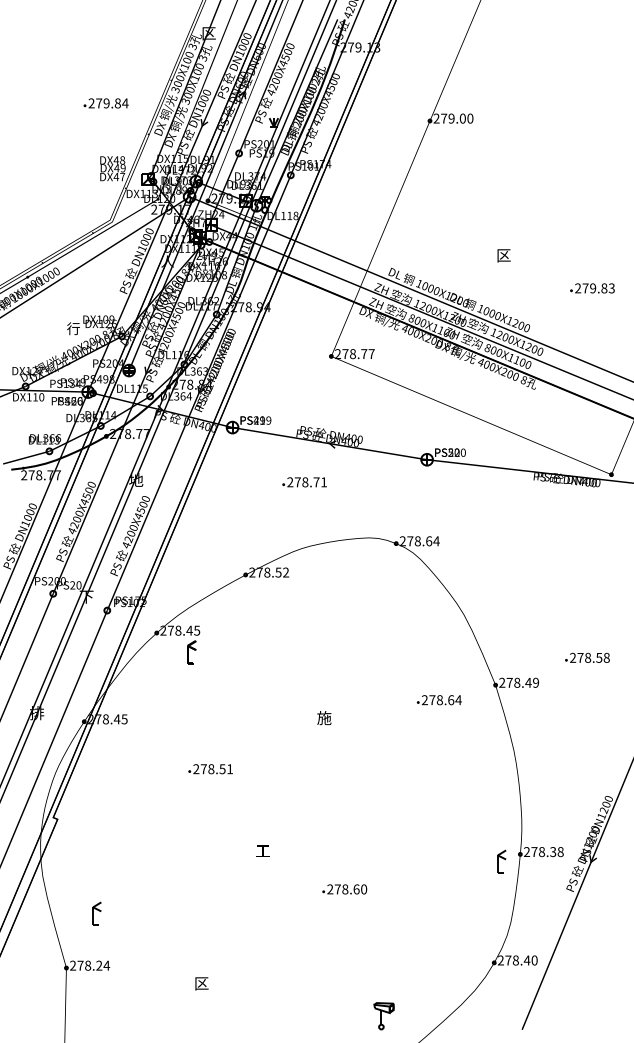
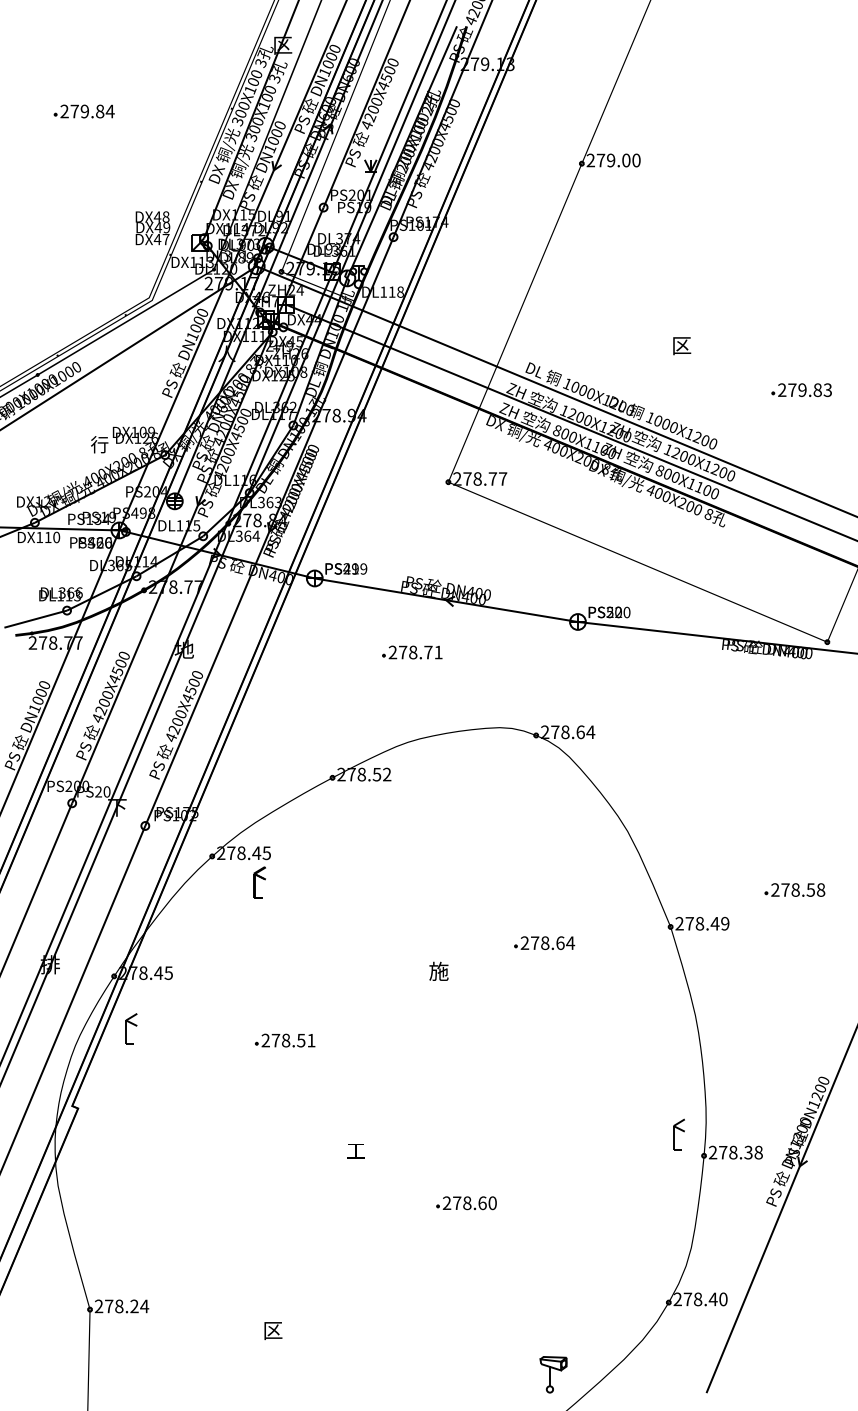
text: (105, 103) -> (83, 111), moved
text: (438, 700) -> (543, 943), moved
part: (501, 861) -> (678, 1134), moved
part: (96, 913) -> (130, 1028), moved
part: (383, 1016) -> (552, 1375), moved

